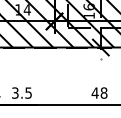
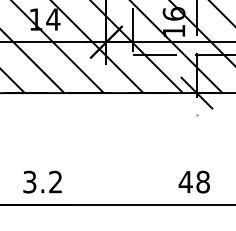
text: (28, 92) -> (55, 180), 3.5 -> 3.2

